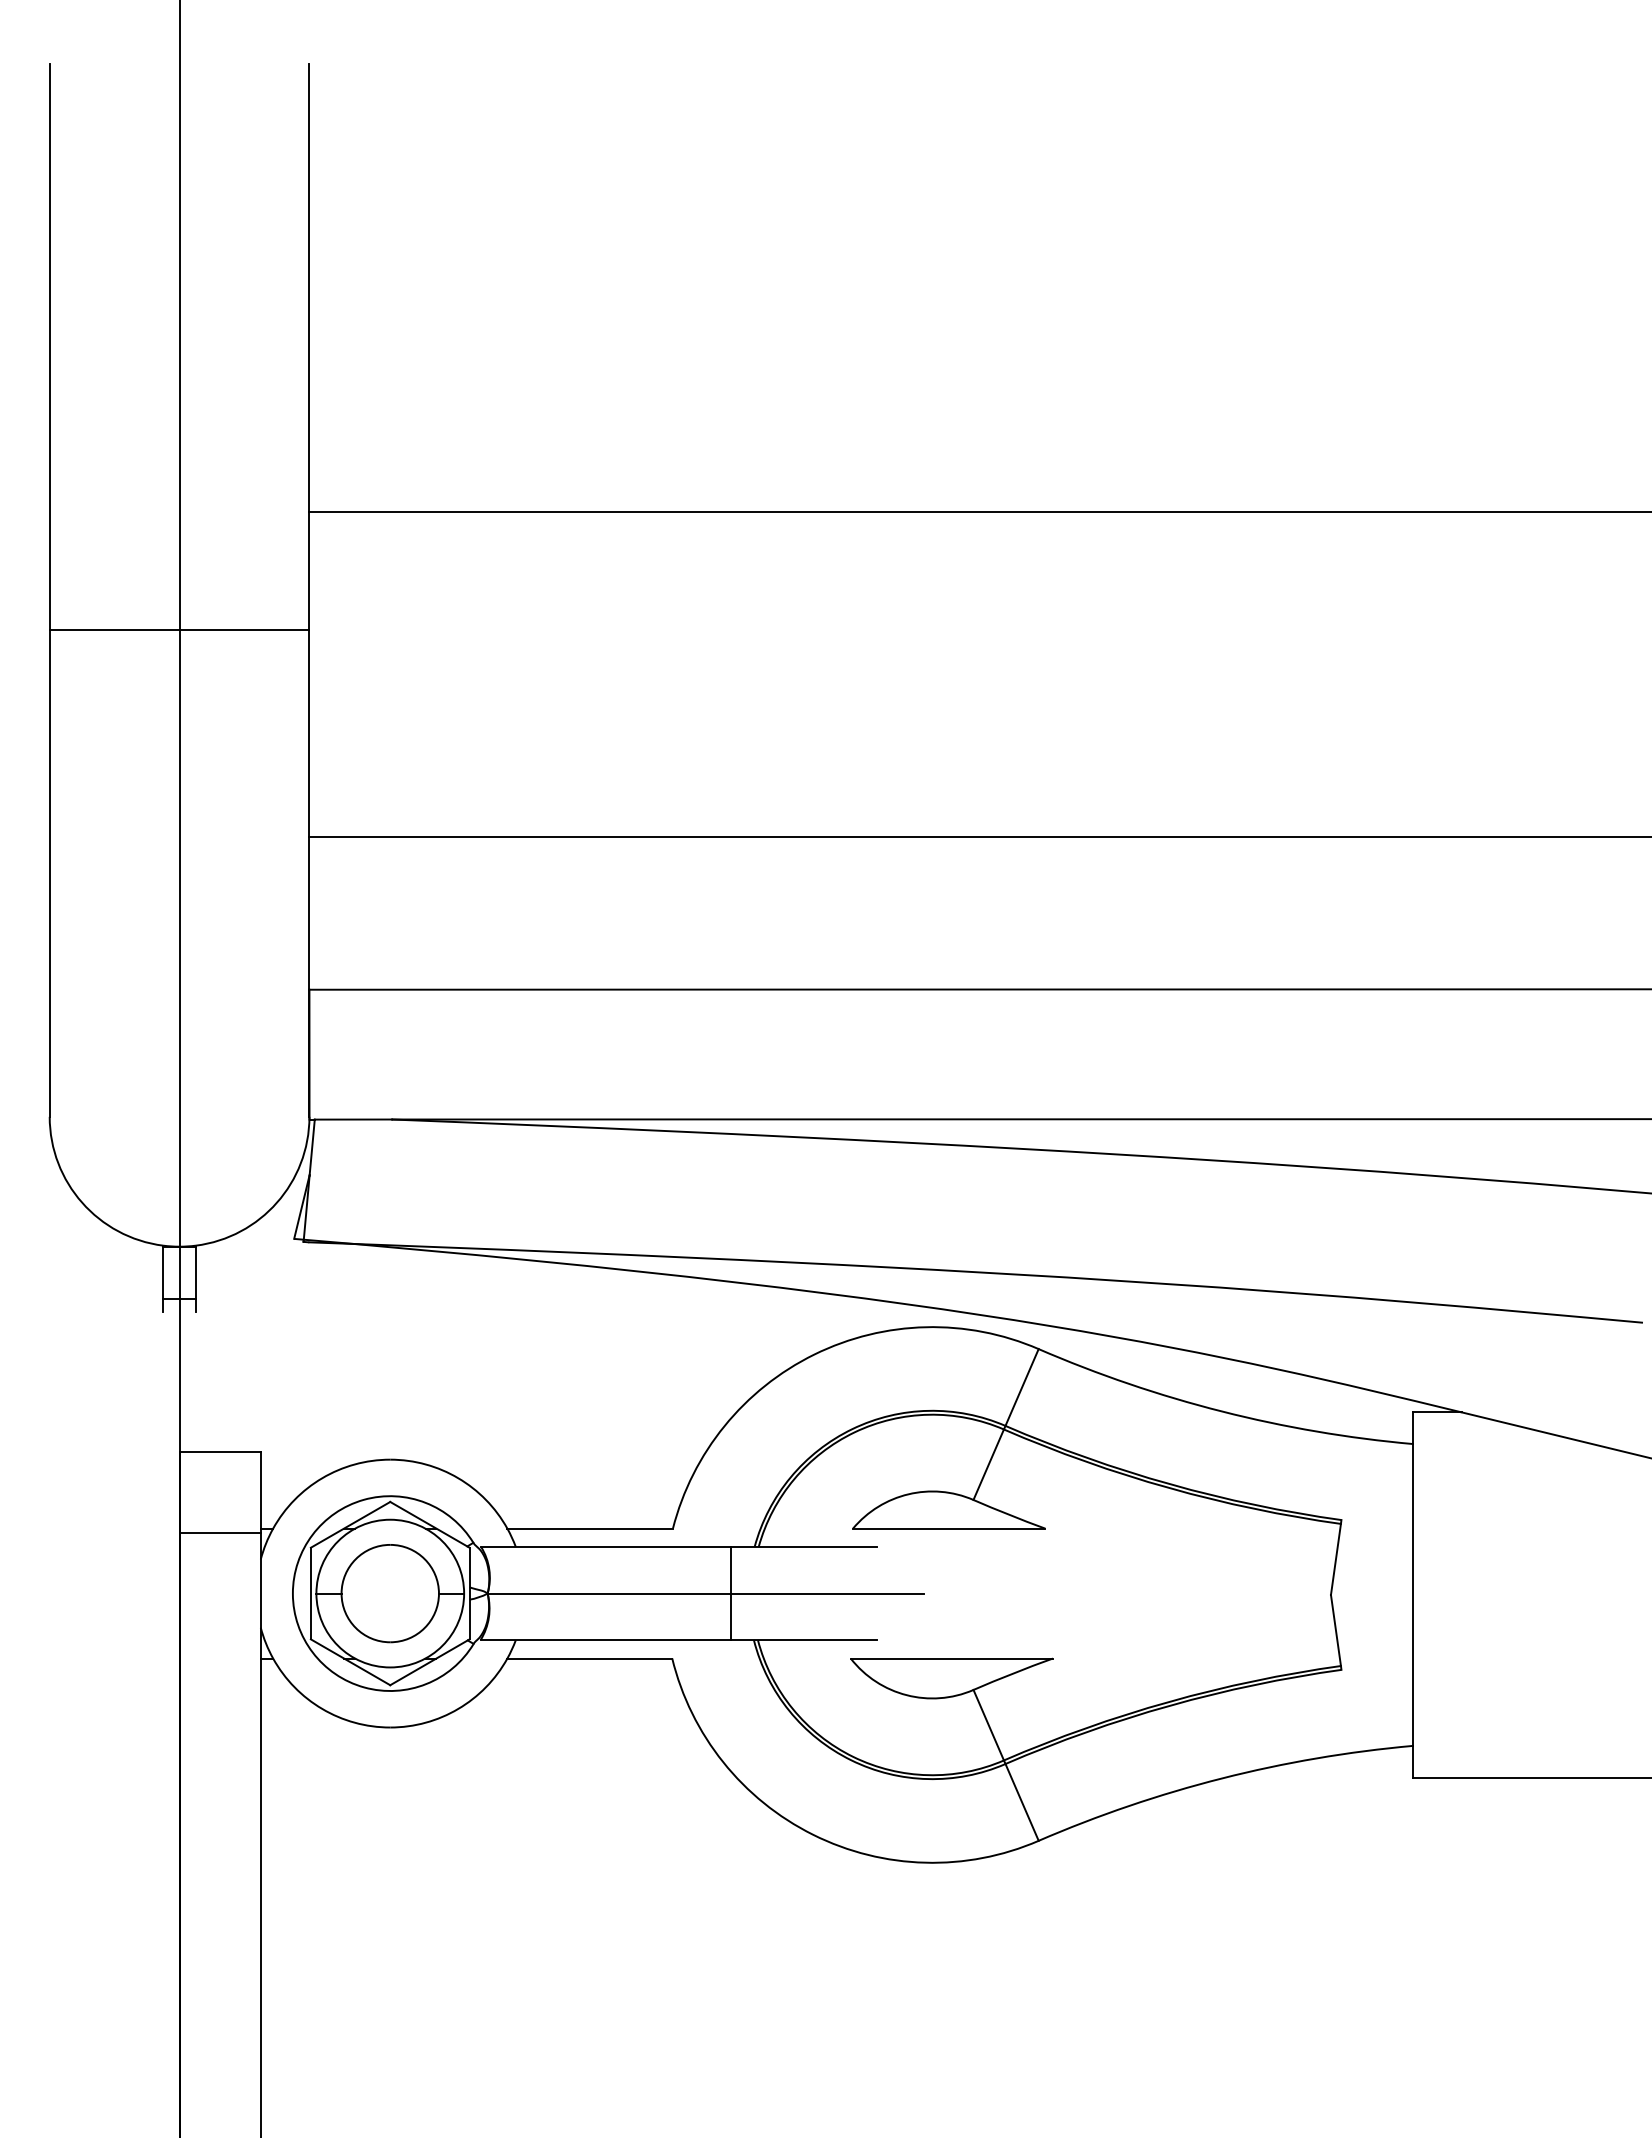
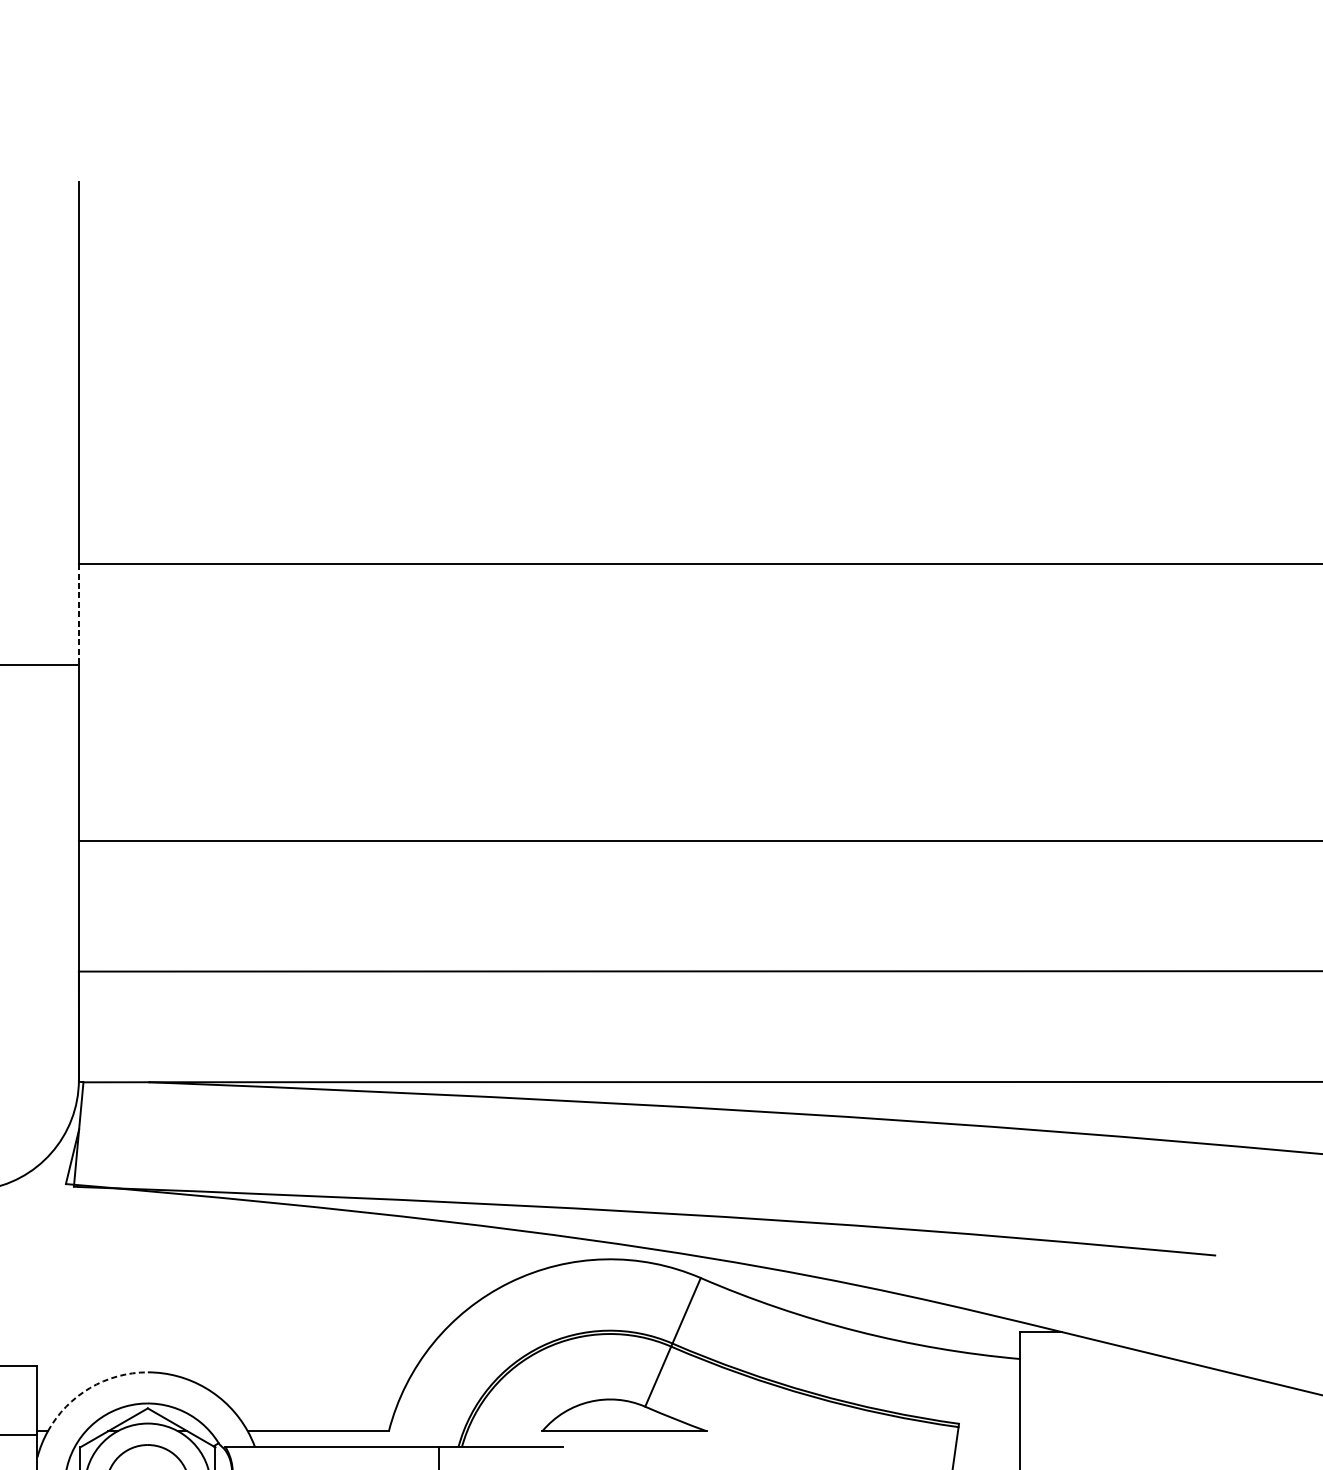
line: (309, 571) -> (78, 614), solid -> dashed
arc: (322, 1478) -> (90, 1388), solid -> dashed

